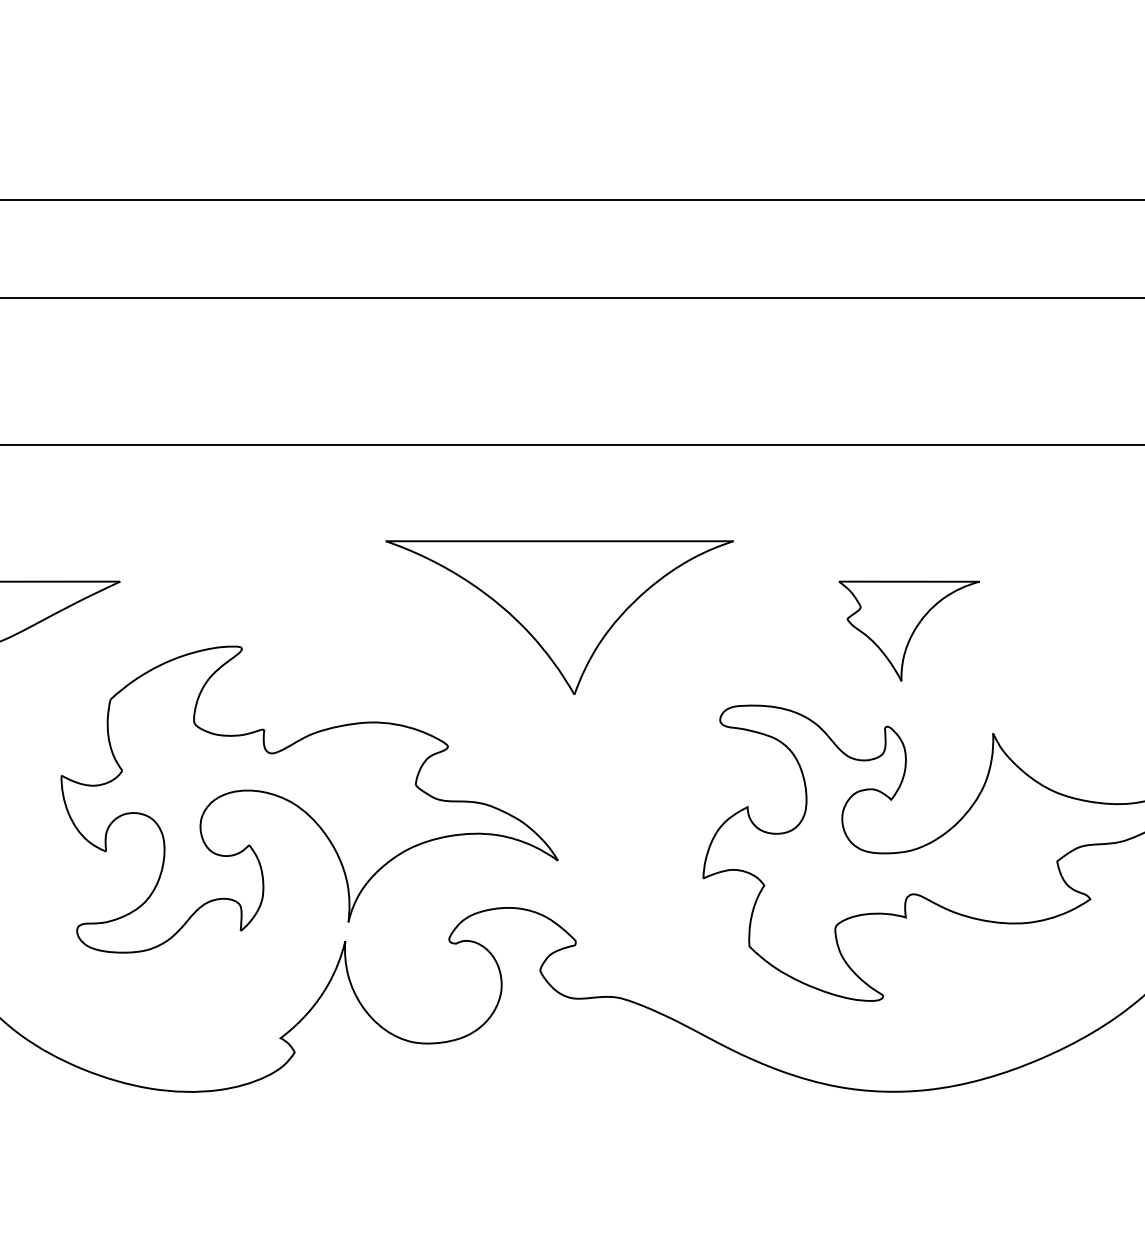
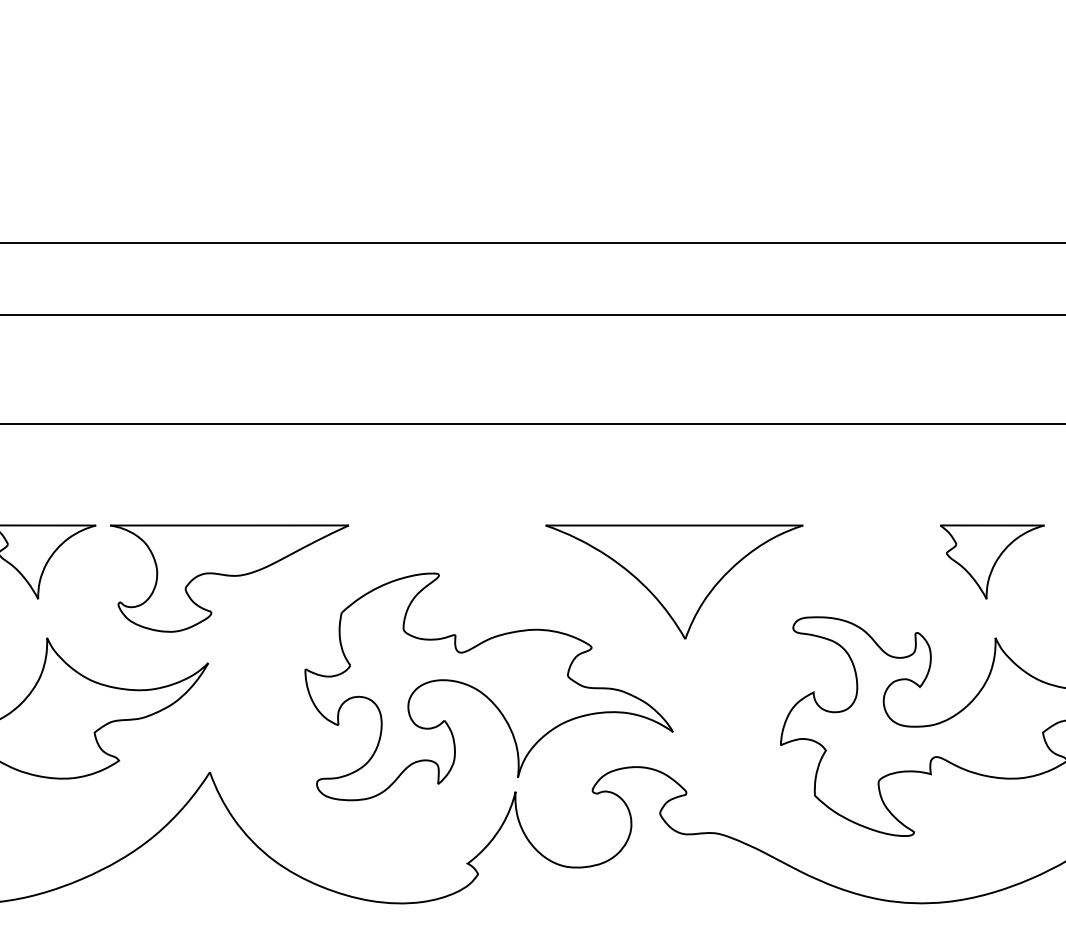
part: (559, 616) -> (674, 581), moved
part: (909, 630) -> (992, 561), moved

